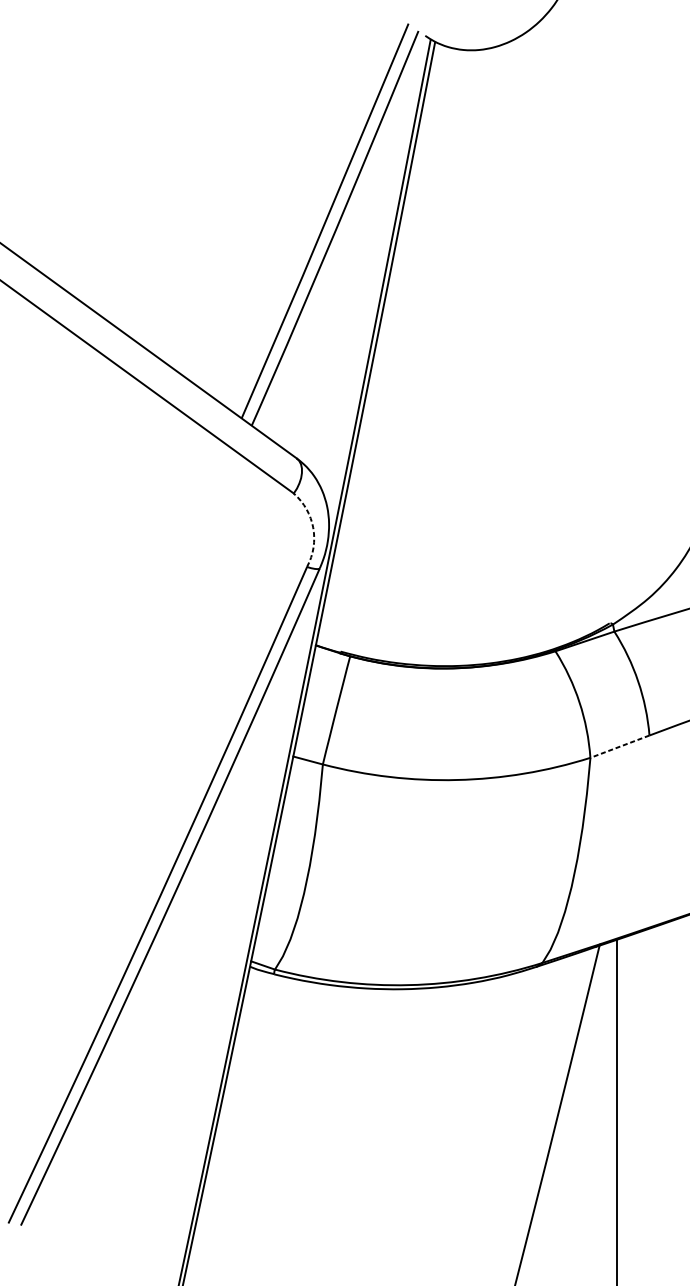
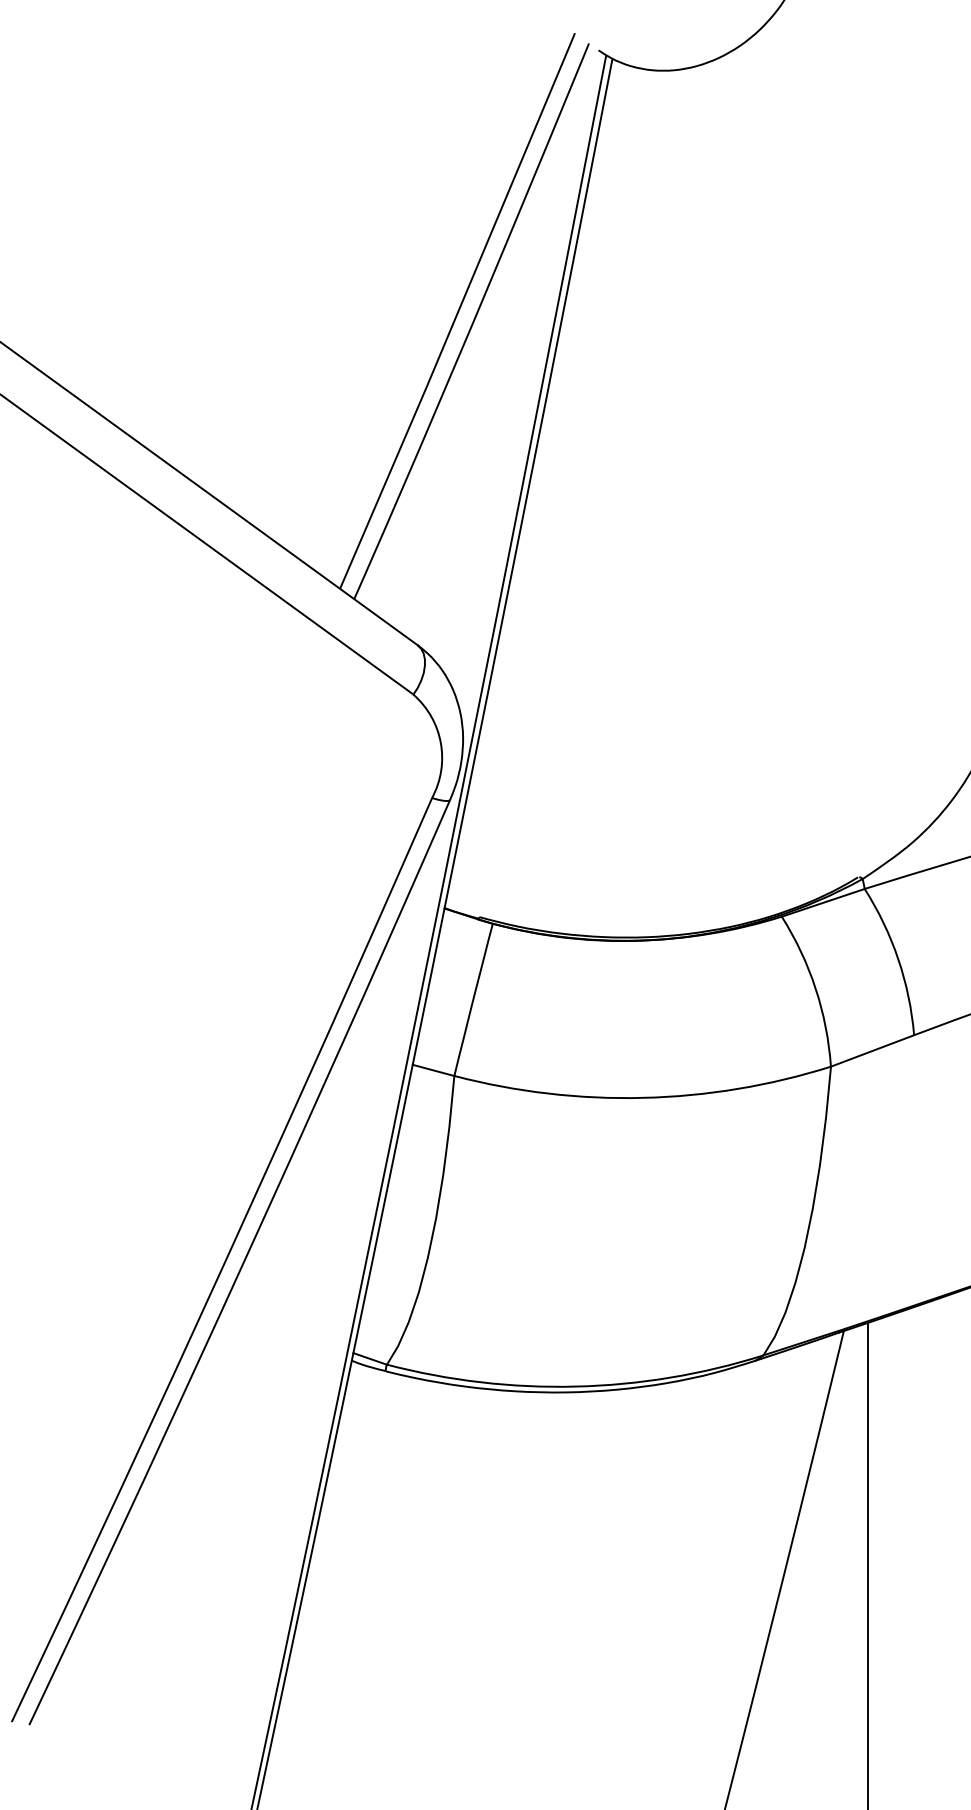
arc: (313, 528) -> (440, 743), dashed -> solid
line: (619, 747) -> (872, 1051), dashed -> solid

